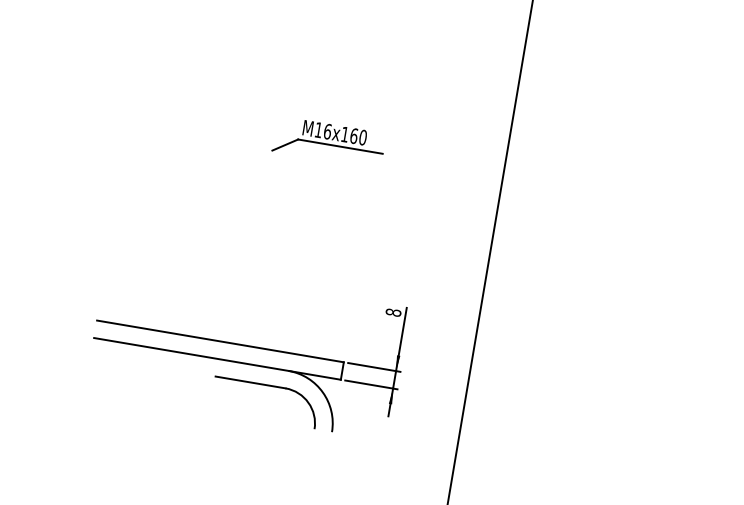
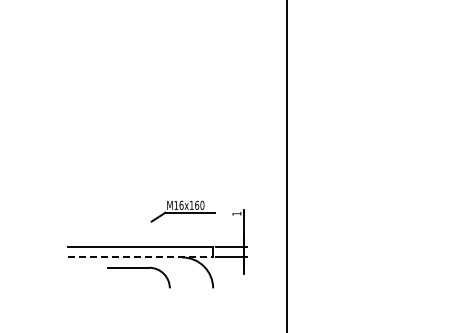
part: (327, 142) -> (182, 211), moved
text: (392, 311) -> (236, 213), 8 -> 1
line: (217, 358) -> (140, 257), solid -> dashed
part: (267, 386) -> (138, 268), moved

